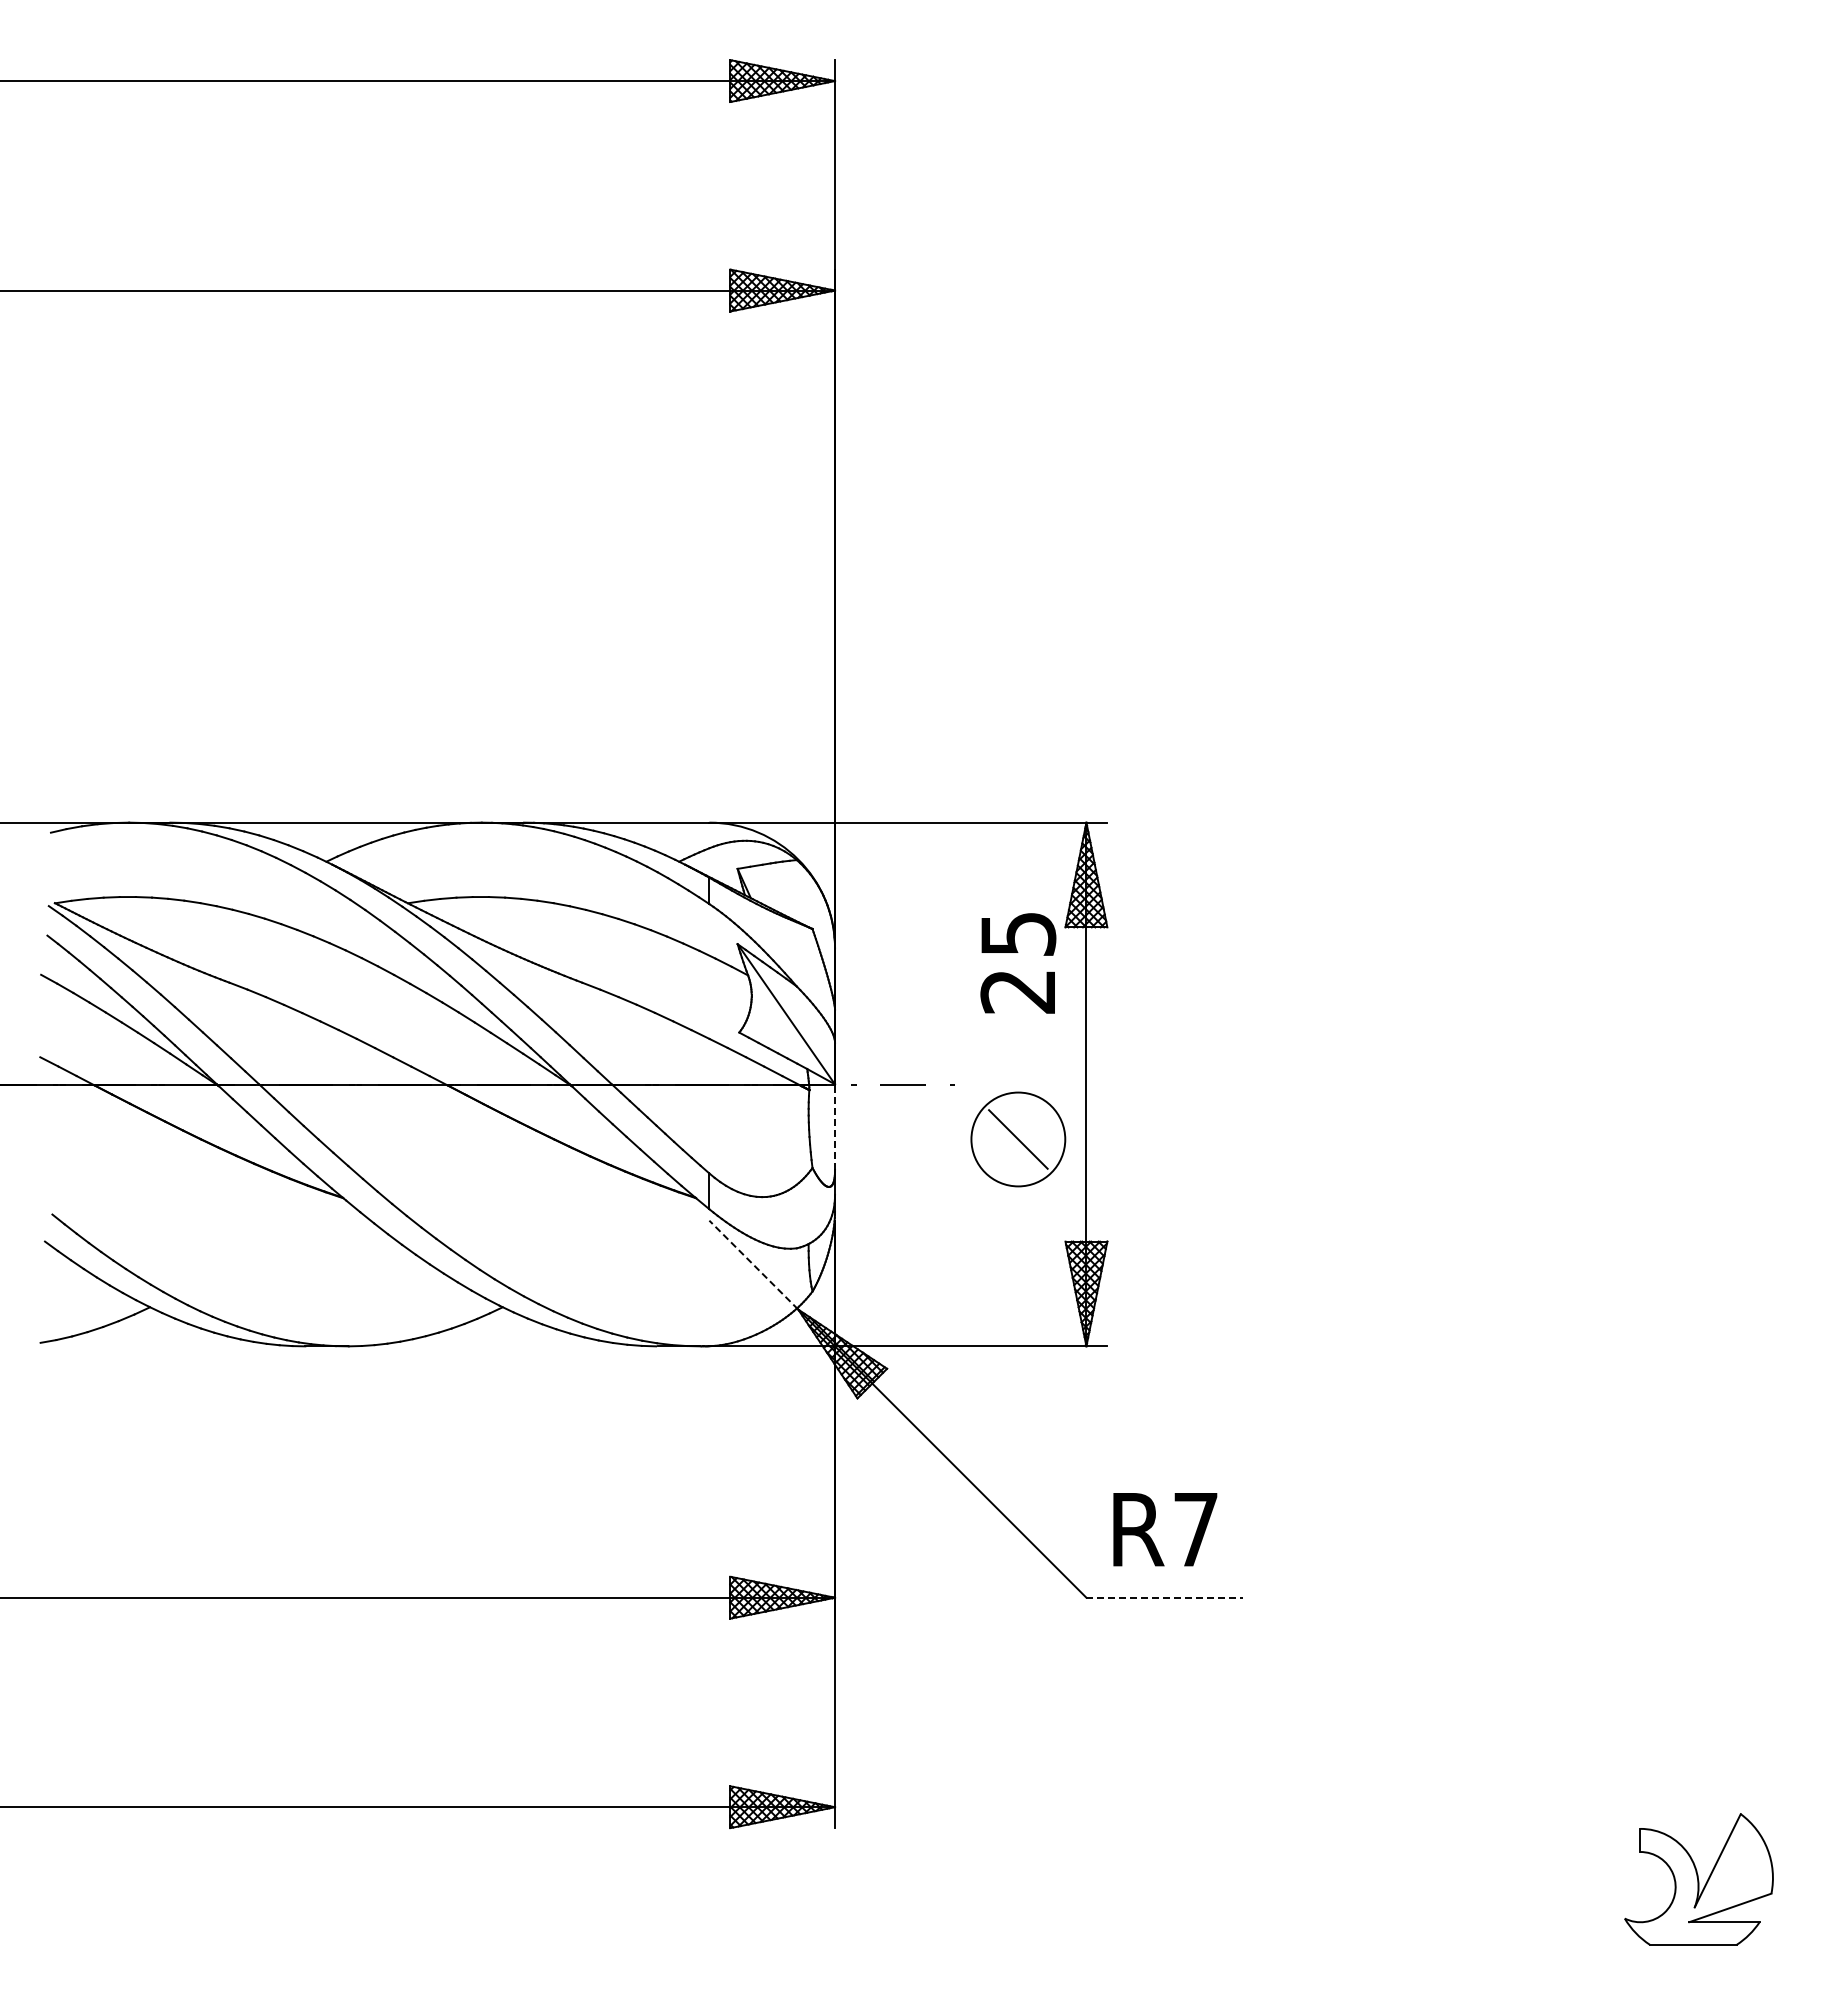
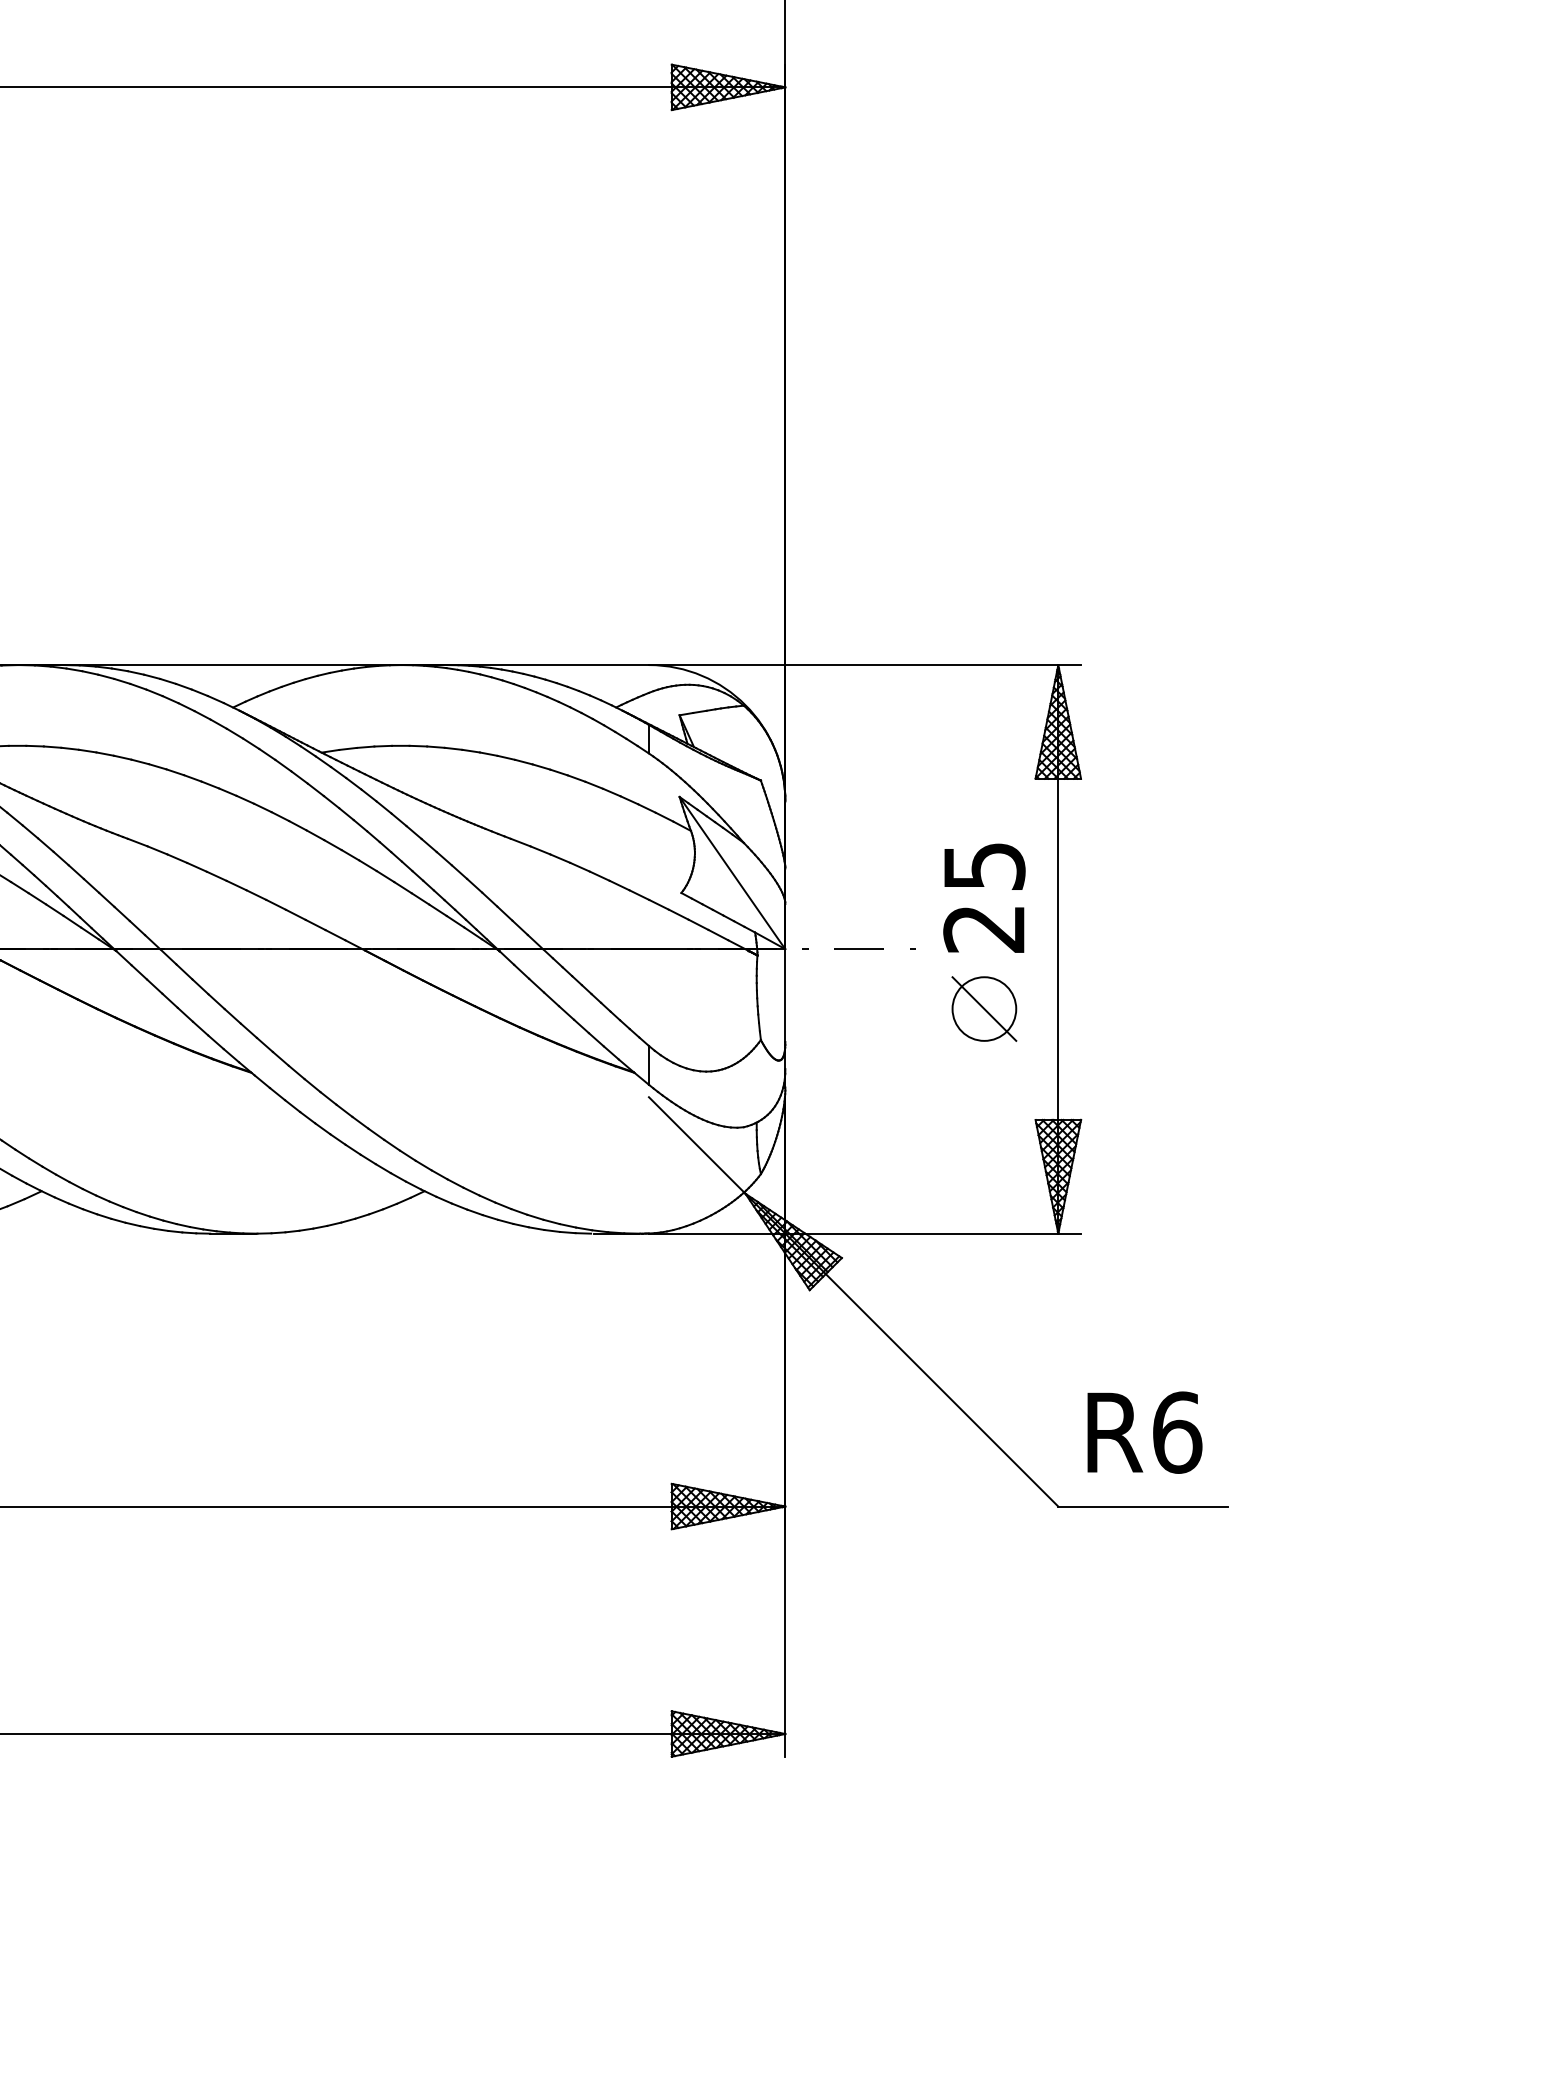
text: (1018, 963) -> (984, 898), moved
line: (835, 1127) -> (785, 996), dashed -> solid
circle: (1018, 1139) -> (984, 1009), size x0.62
line: (753, 1265) -> (696, 1145), dashed -> solid
text: (1196, 1529) -> (1177, 1432), R7 -> R6
line: (1165, 1597) -> (1144, 1506), dashed -> solid

